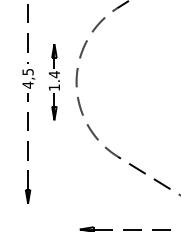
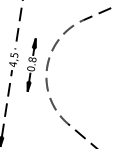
text: (54, 80) -> (31, 63), 1.4 -> 0.8

